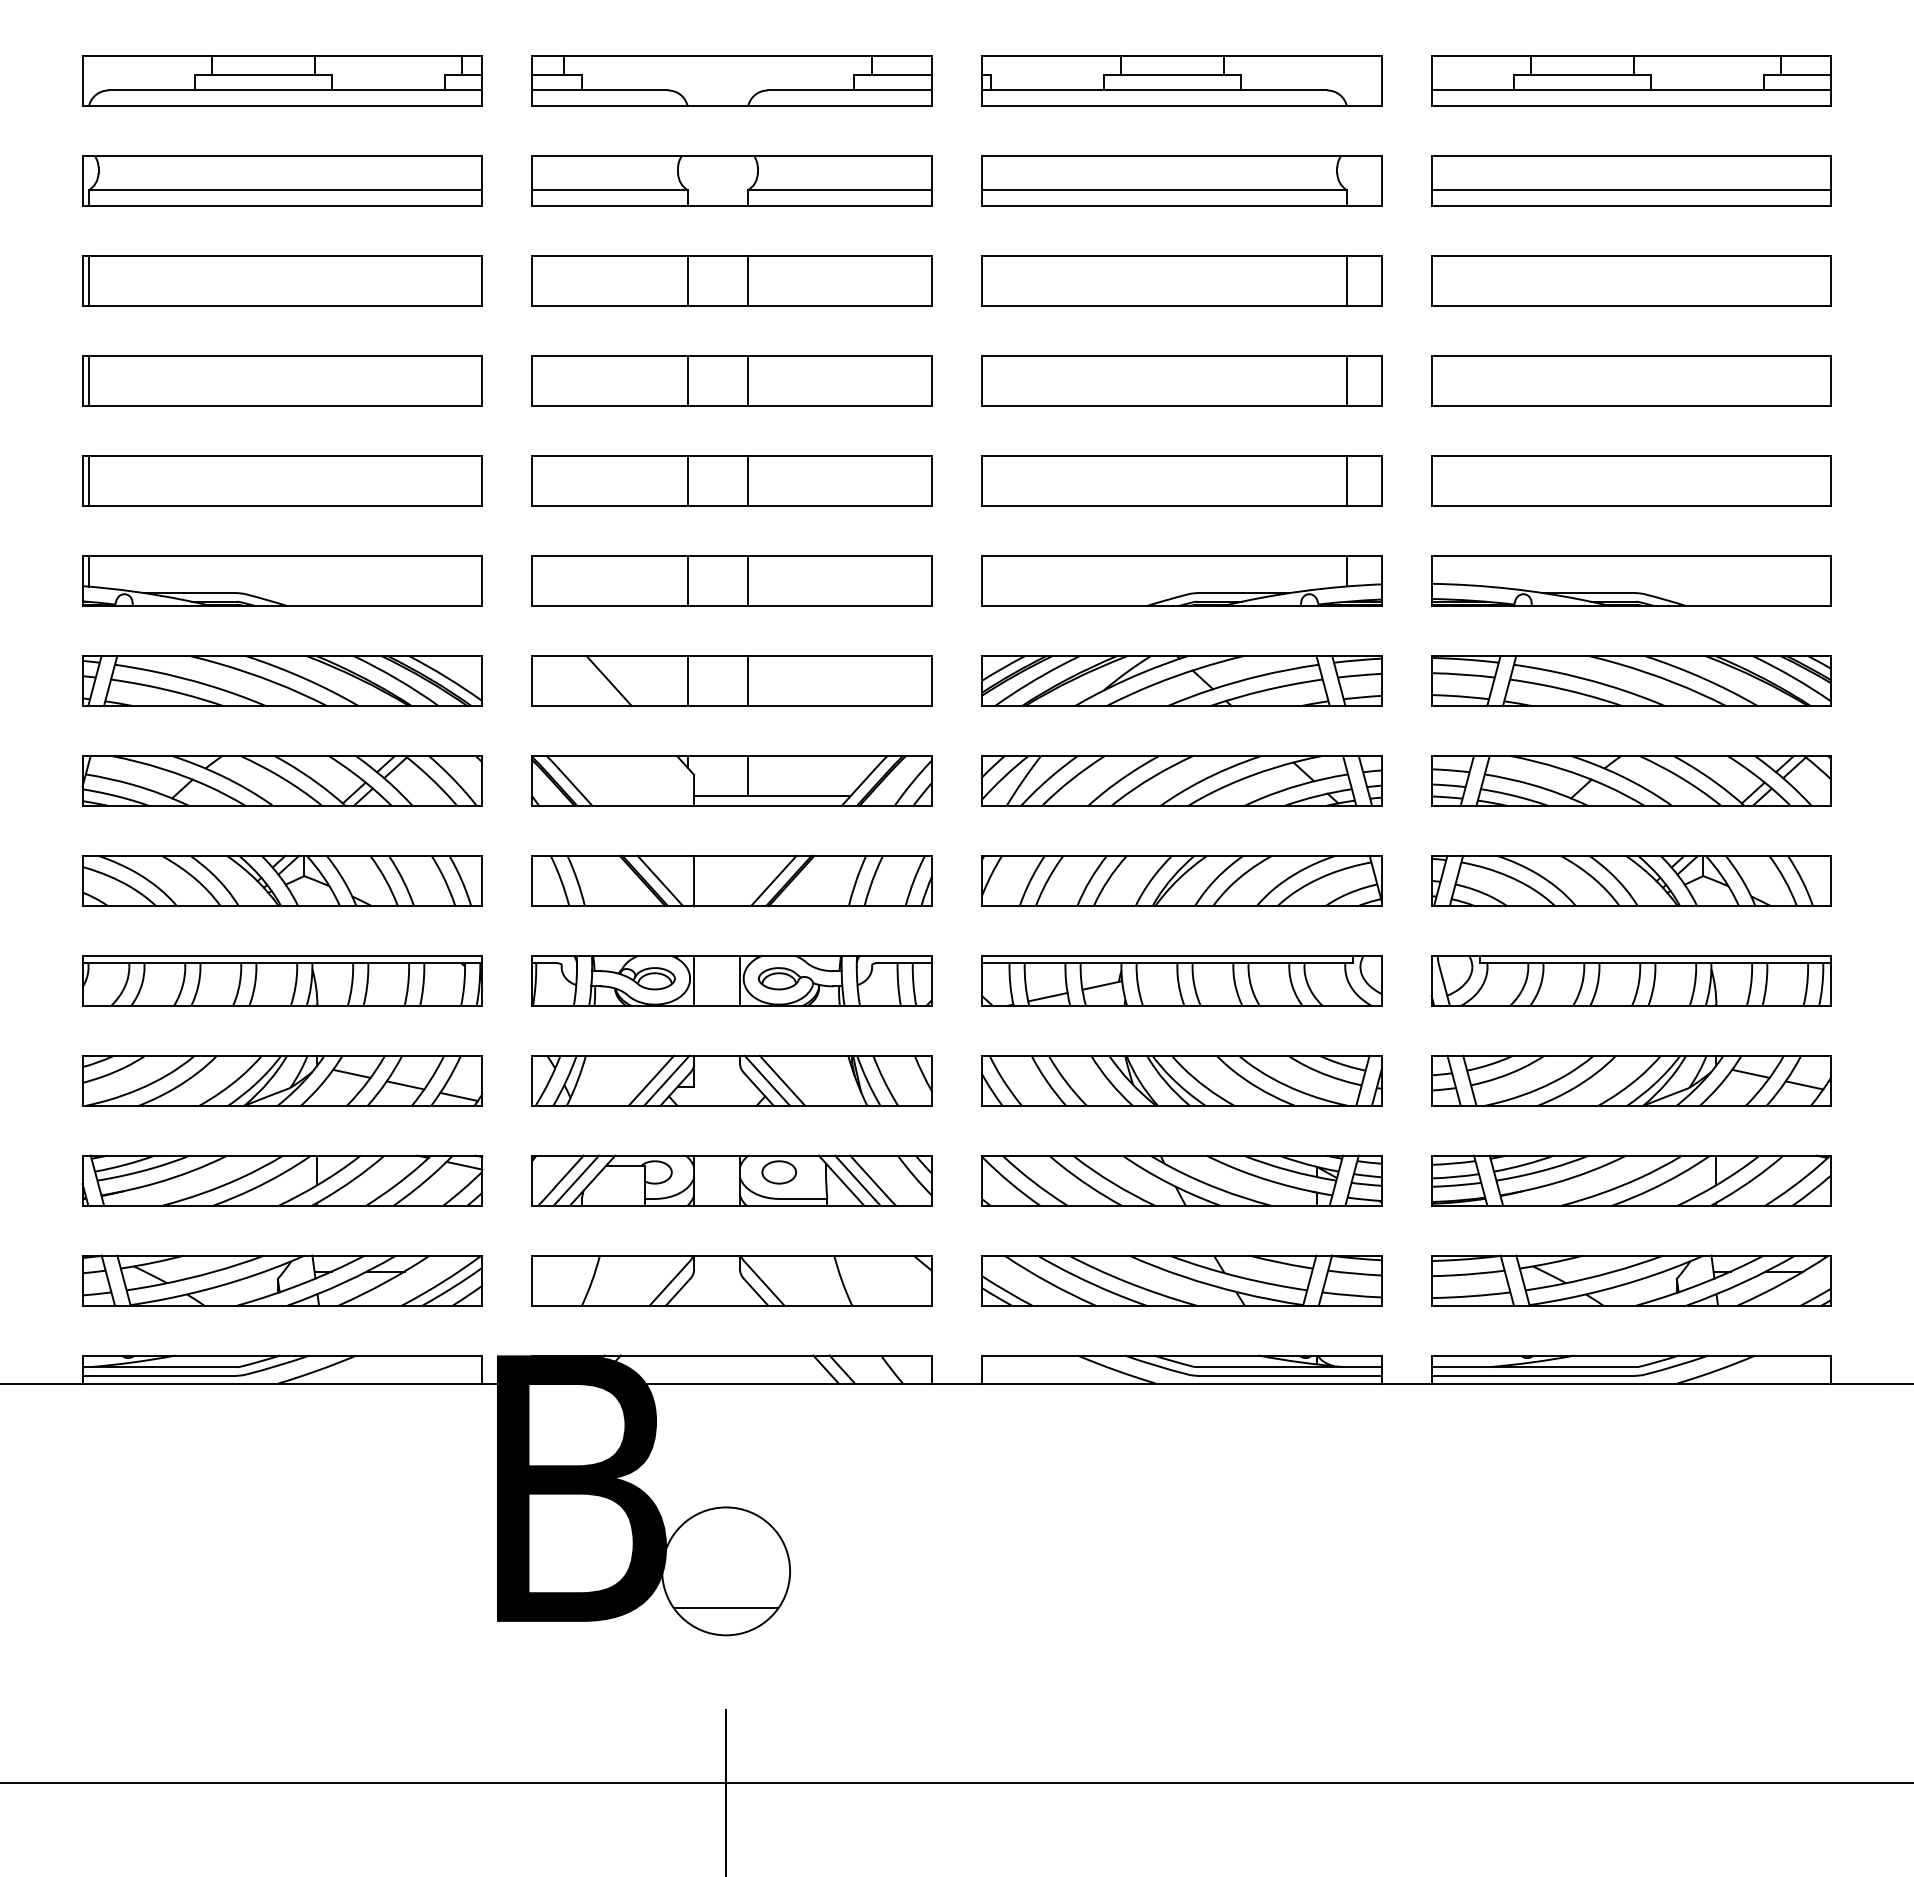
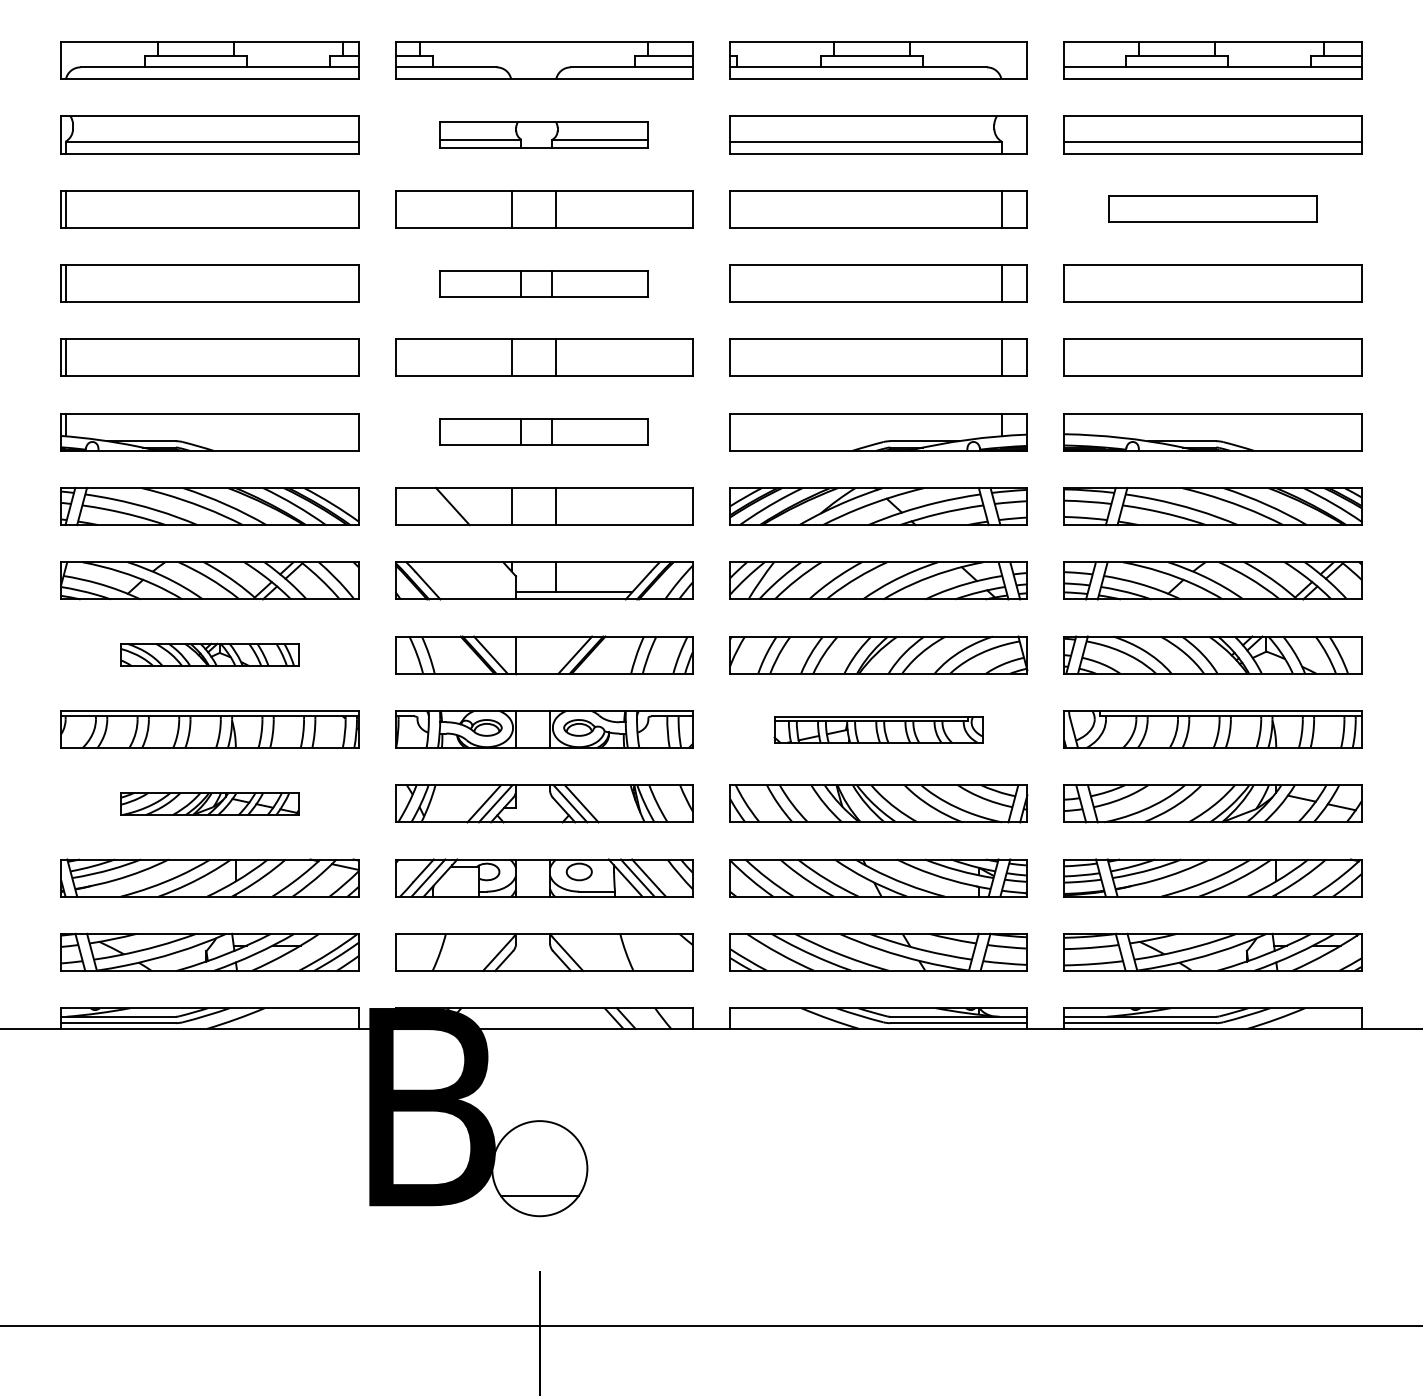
part: (732, 180) -> (544, 134), size x0.7
part: (1630, 281) -> (1212, 209), size x0.7
part: (732, 381) -> (544, 283), size x0.7
part: (732, 581) -> (544, 432), size x0.7
part: (281, 880) -> (209, 654), size x0.6
part: (1181, 980) -> (878, 729), size x0.7
part: (281, 1080) -> (209, 803), size x0.6

